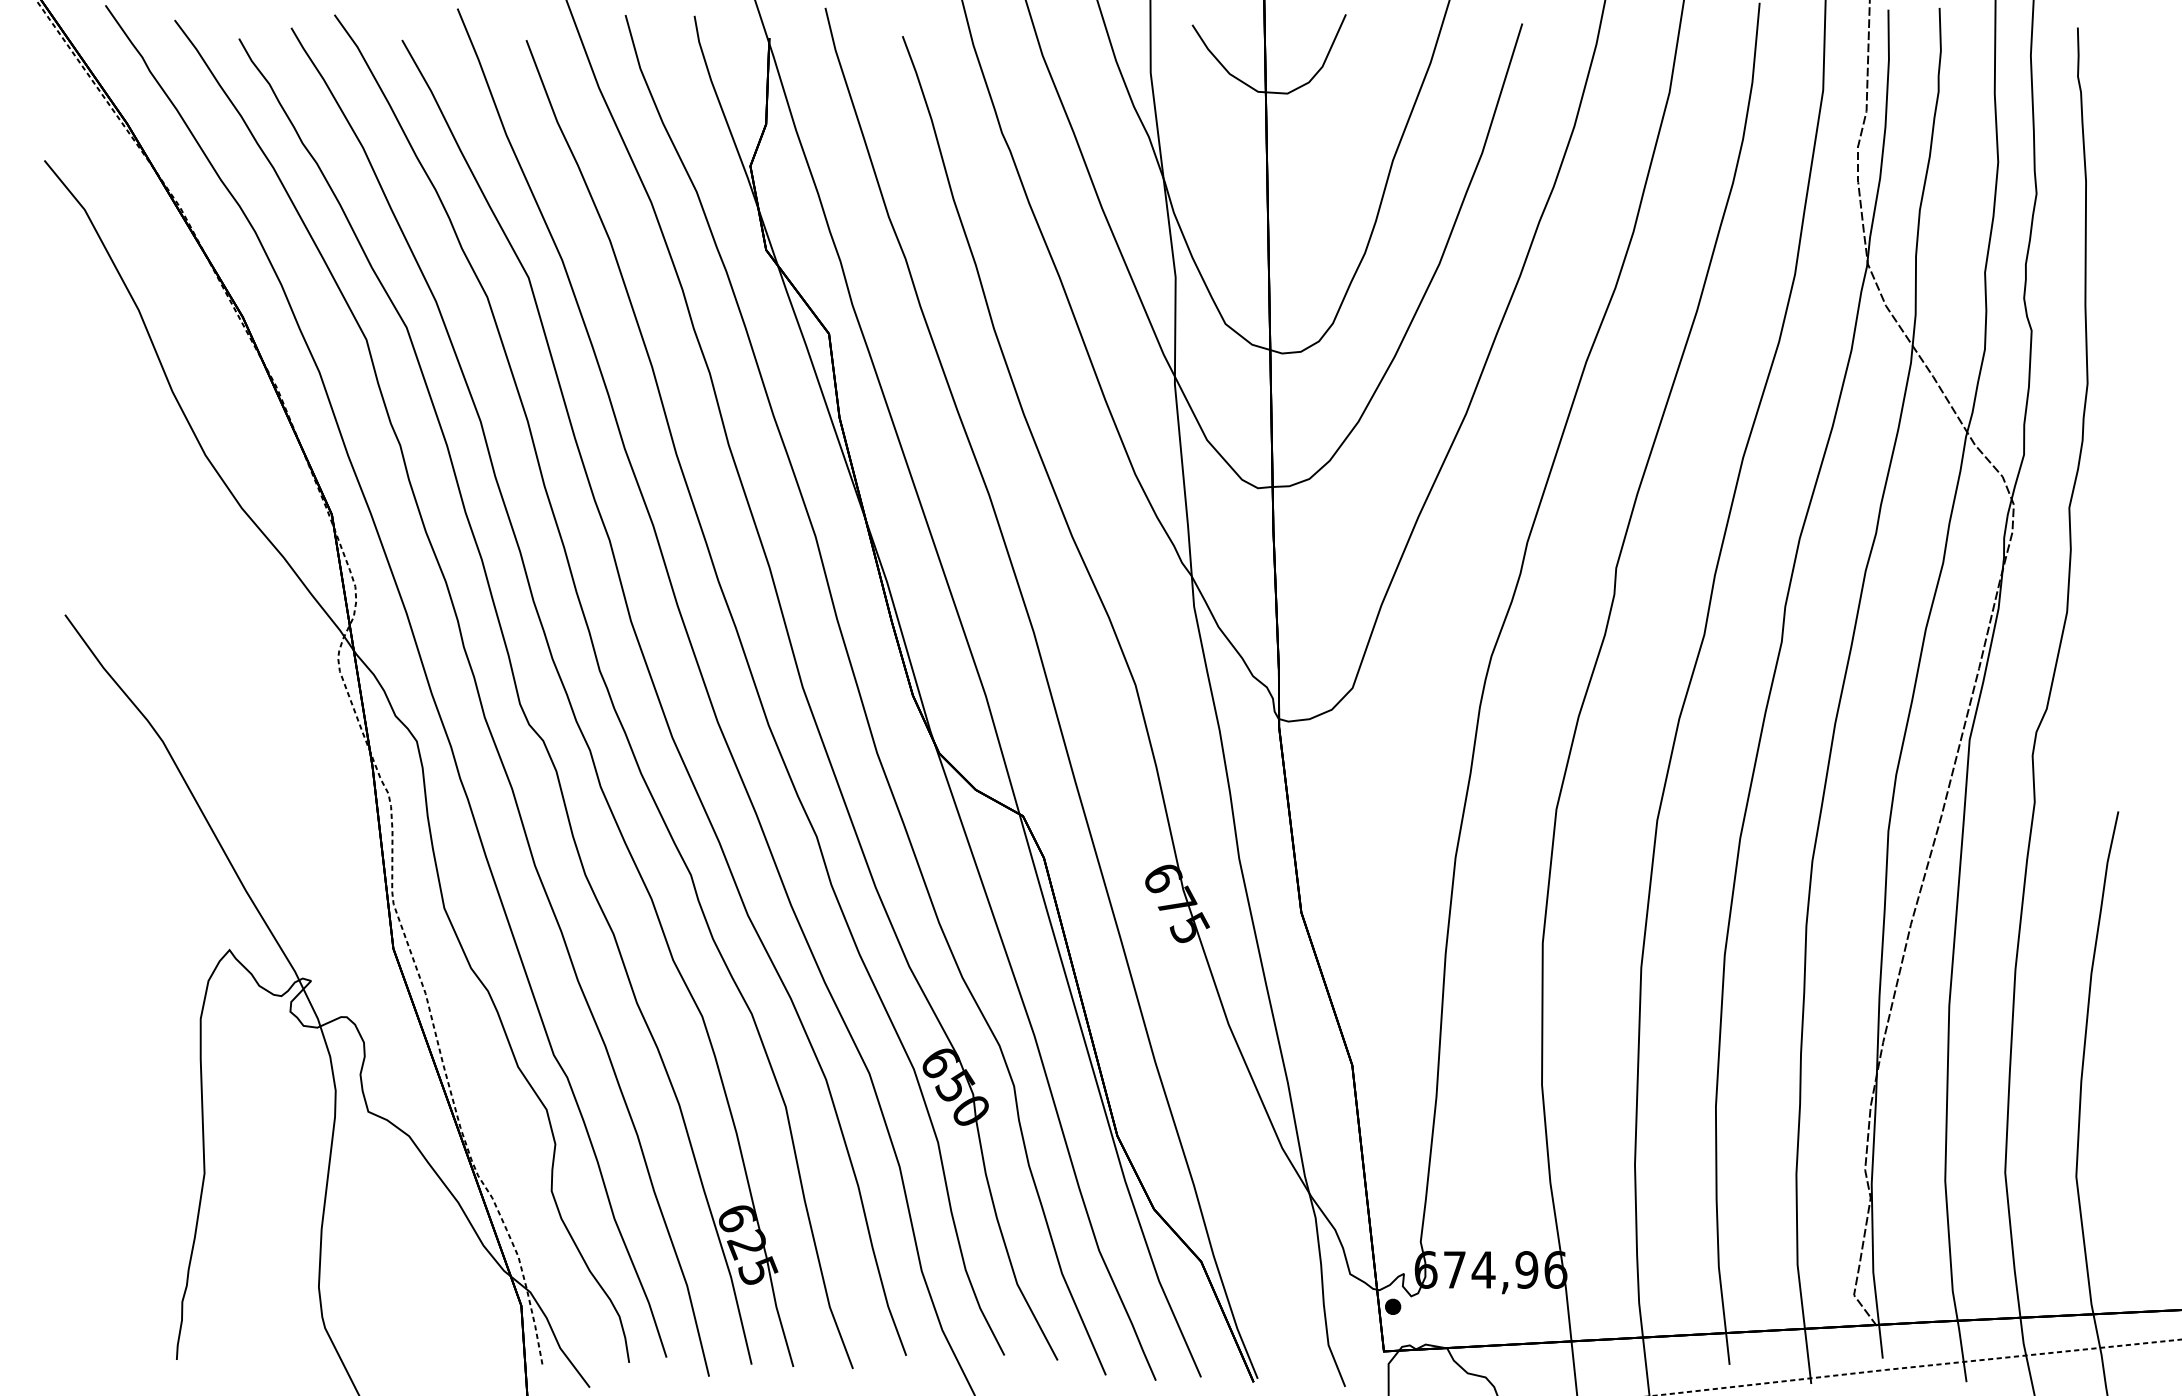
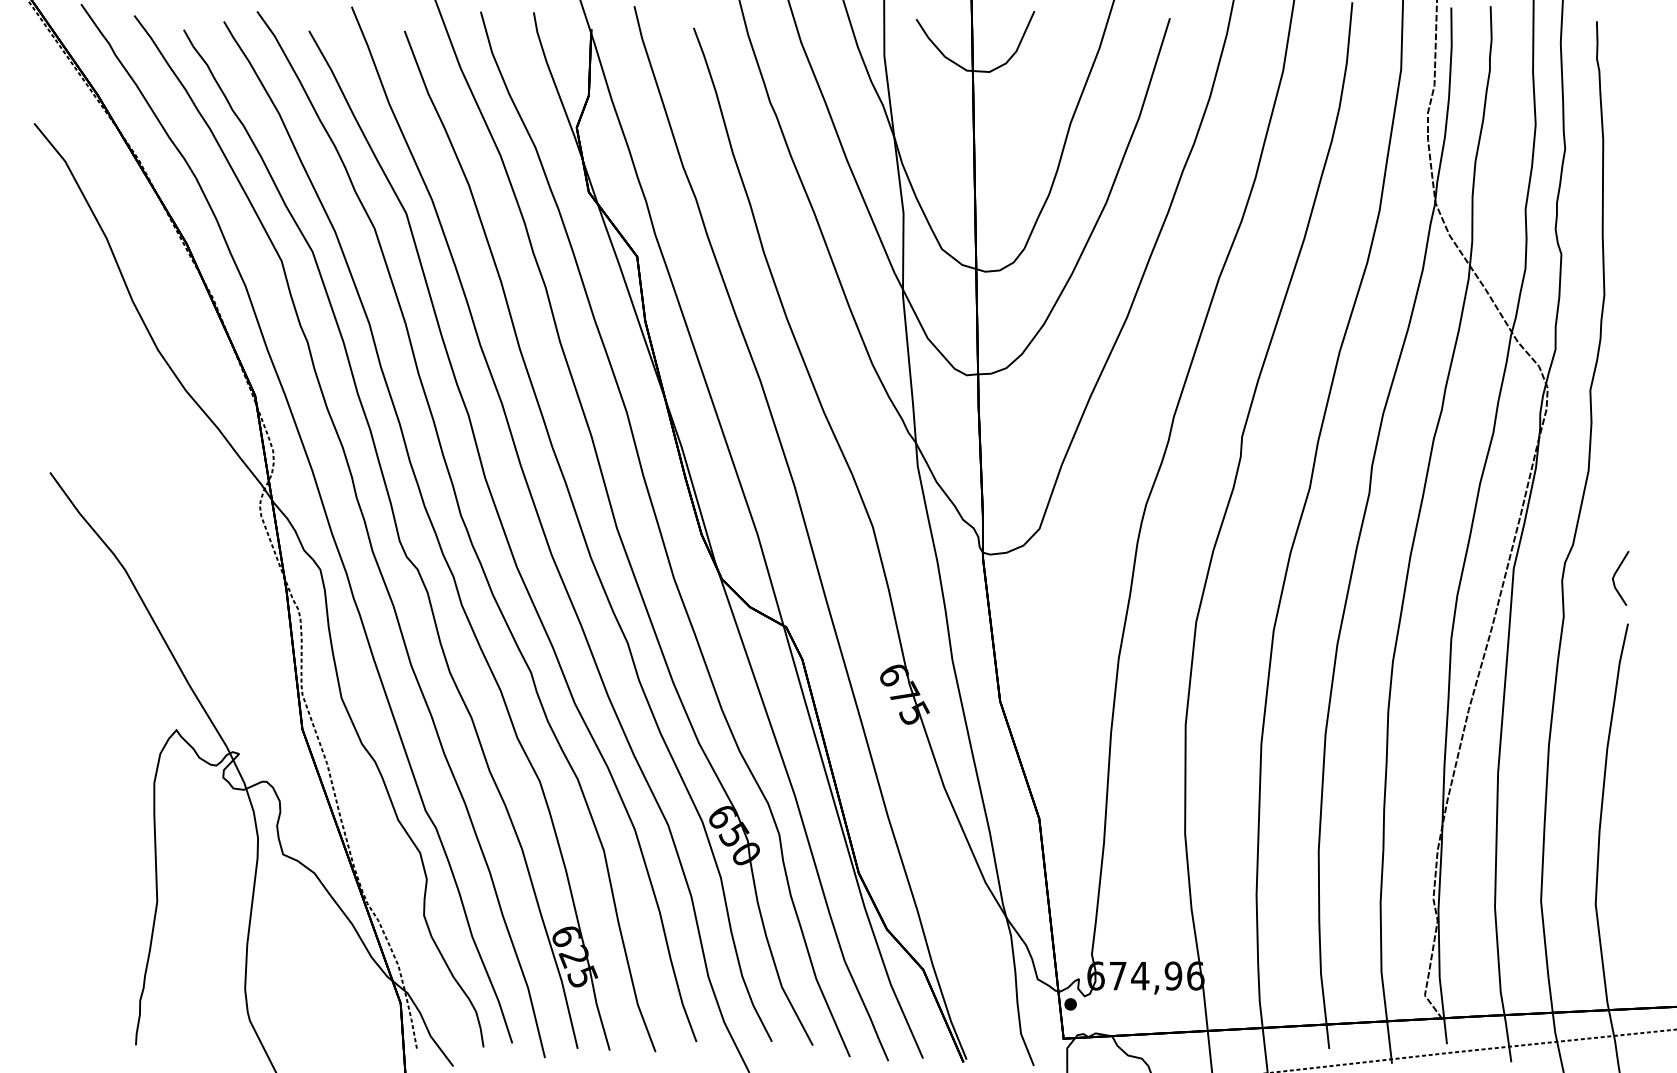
line: (2101, 749) -> (1615, 576), added

